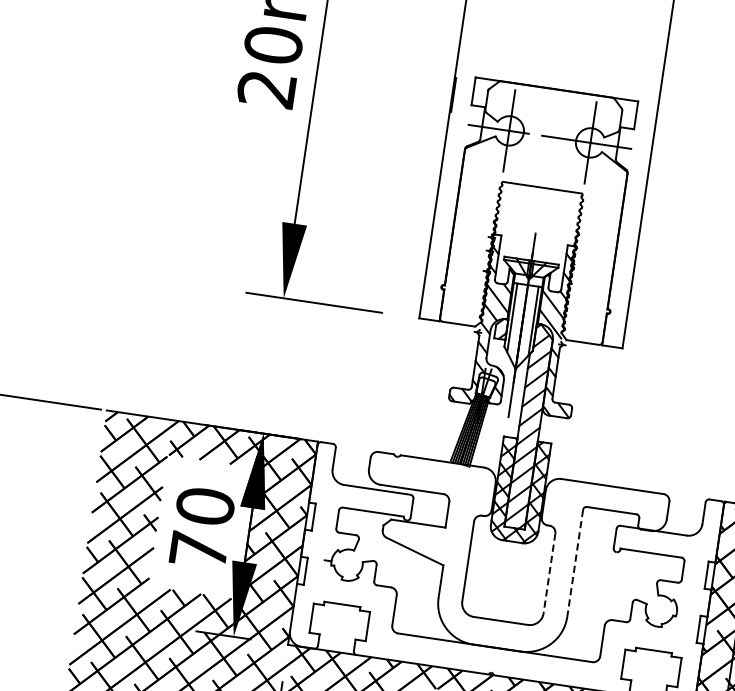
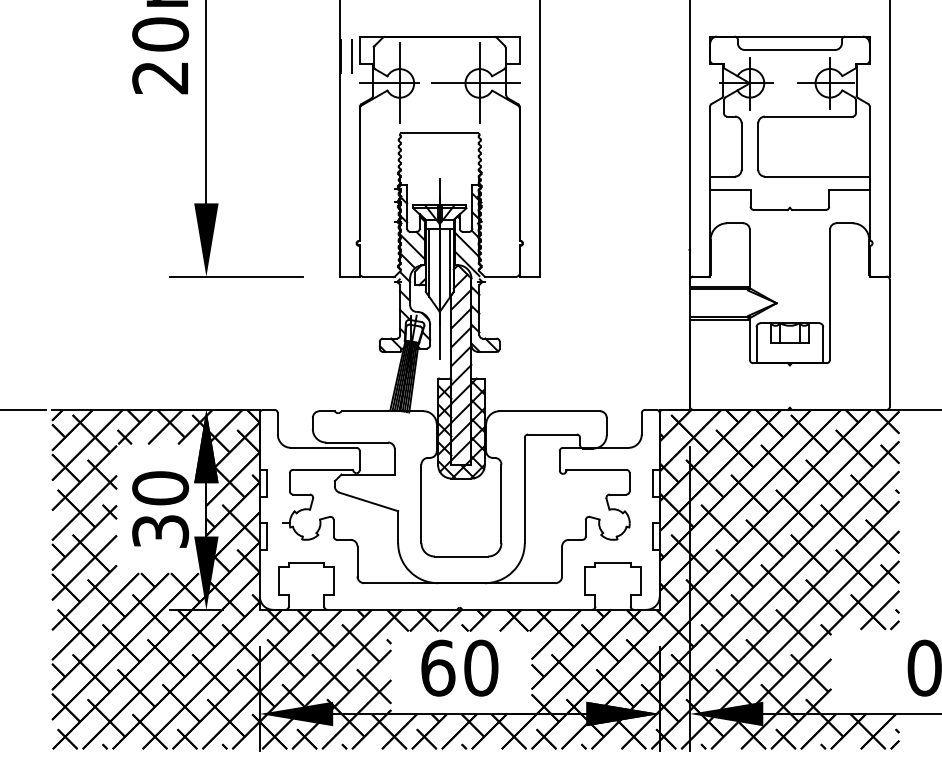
line: (464, 96) -> (351, 56), added
text: (198, 550) -> (160, 531), 70 -> 30
line: (574, 563) -> (524, 490), dashed -> solid
line: (549, 574) -> (501, 504), dashed -> solid

